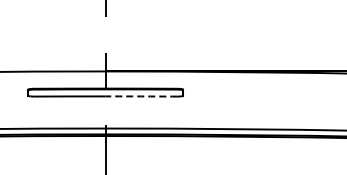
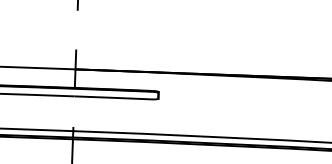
arc: (141, 96) -> (113, 97), dashed -> solid

